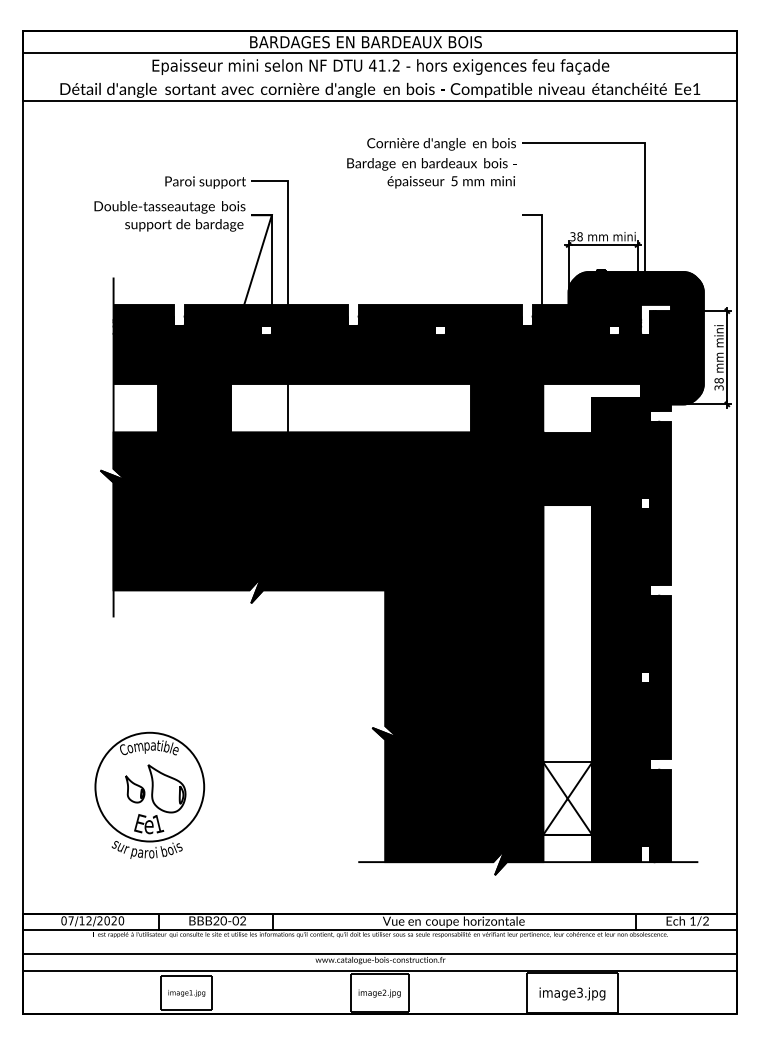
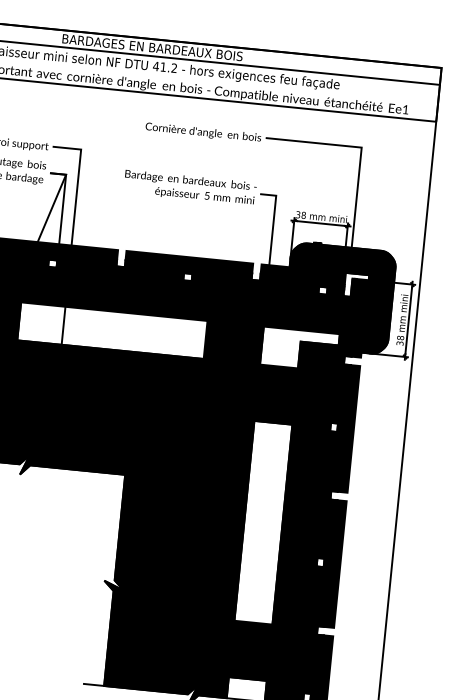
text: (431, 173) -> (189, 188), moved
fill: (567, 798) -> (250, 650), added

